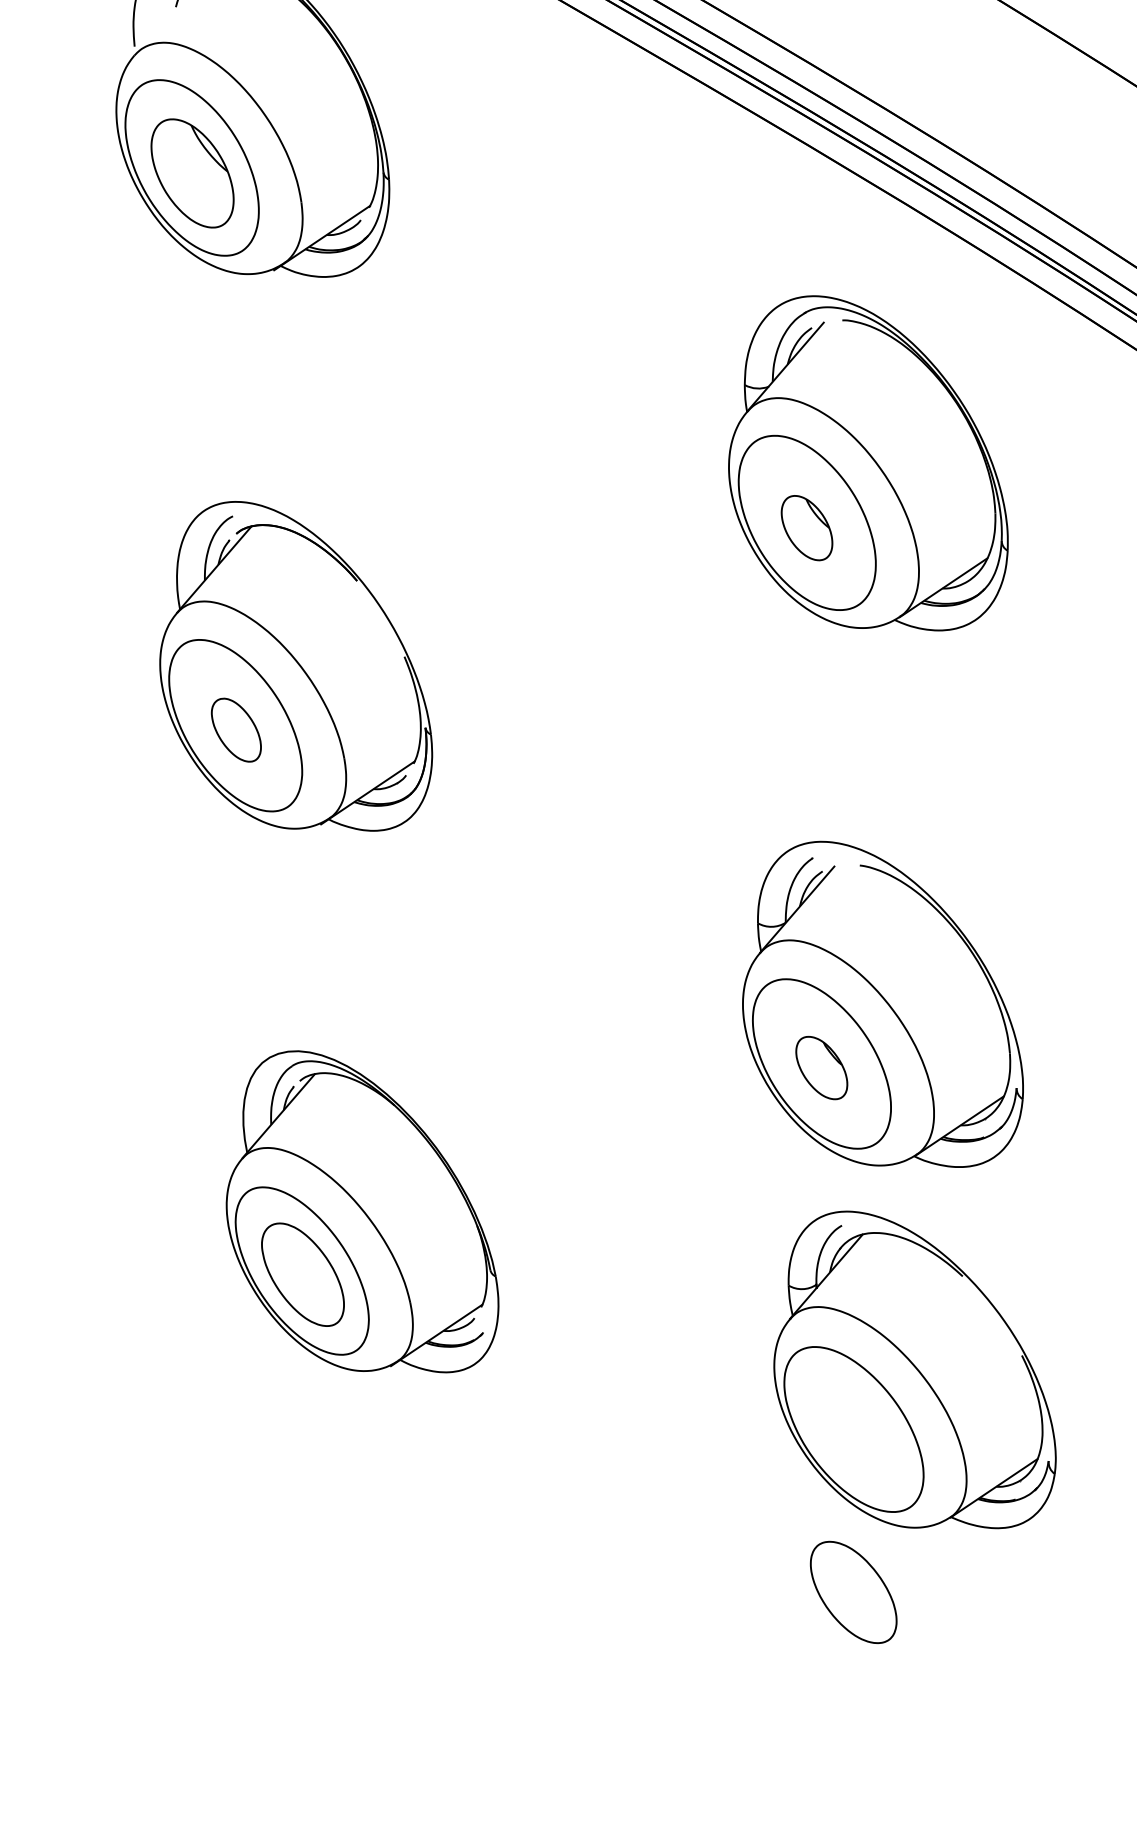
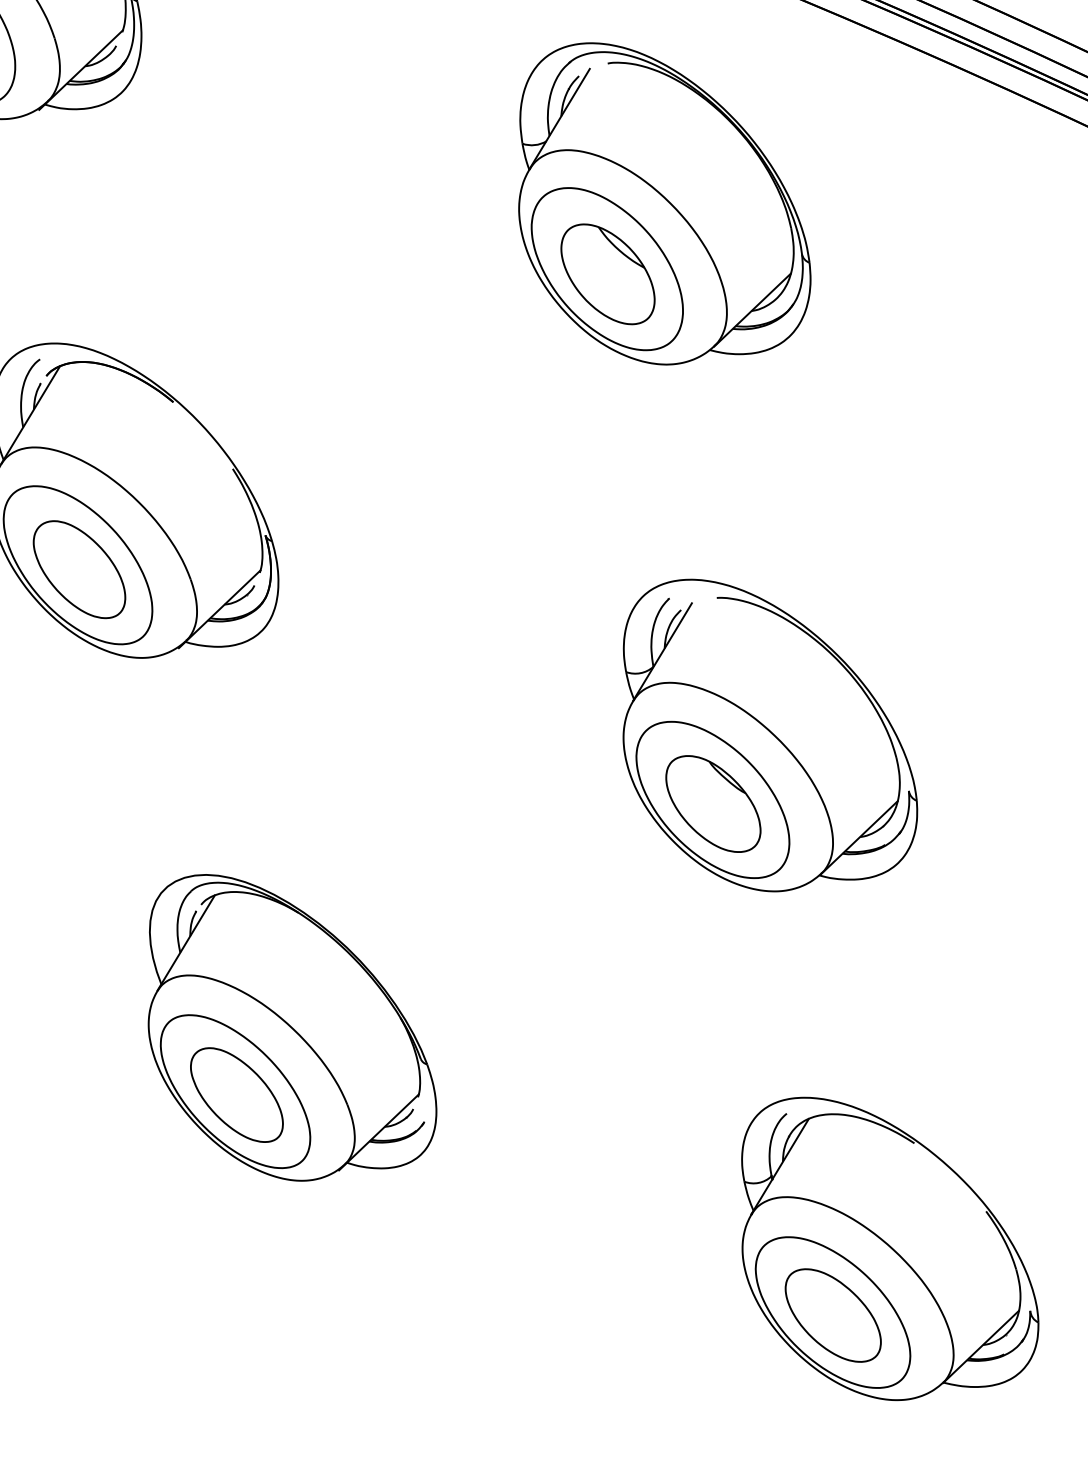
part: (806, 527) -> (607, 273), size x1.67
part: (236, 729) -> (79, 568), size x1.67
part: (821, 1067) -> (713, 803), size x1.67
part: (914, 1369) -> (882, 1243), moved

